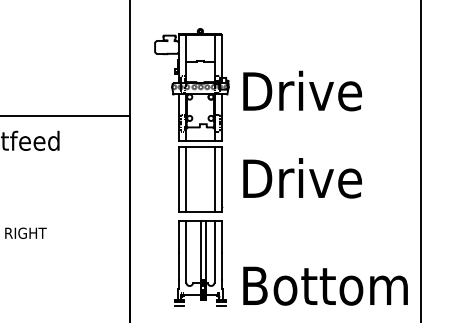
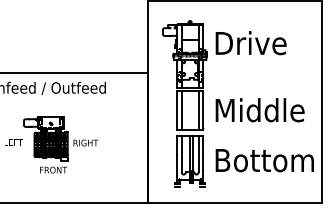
text: (301, 91) -> (250, 43), moved
text: (319, 178) -> (261, 110), Drive -> Middle
text: (324, 285) -> (264, 160), moved

